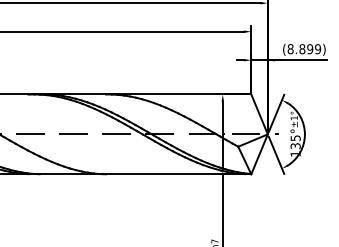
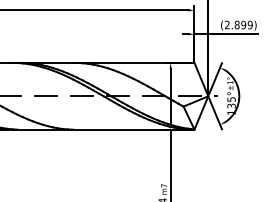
text: (290, 49) -> (227, 25), (8.899) -> (2.899)

